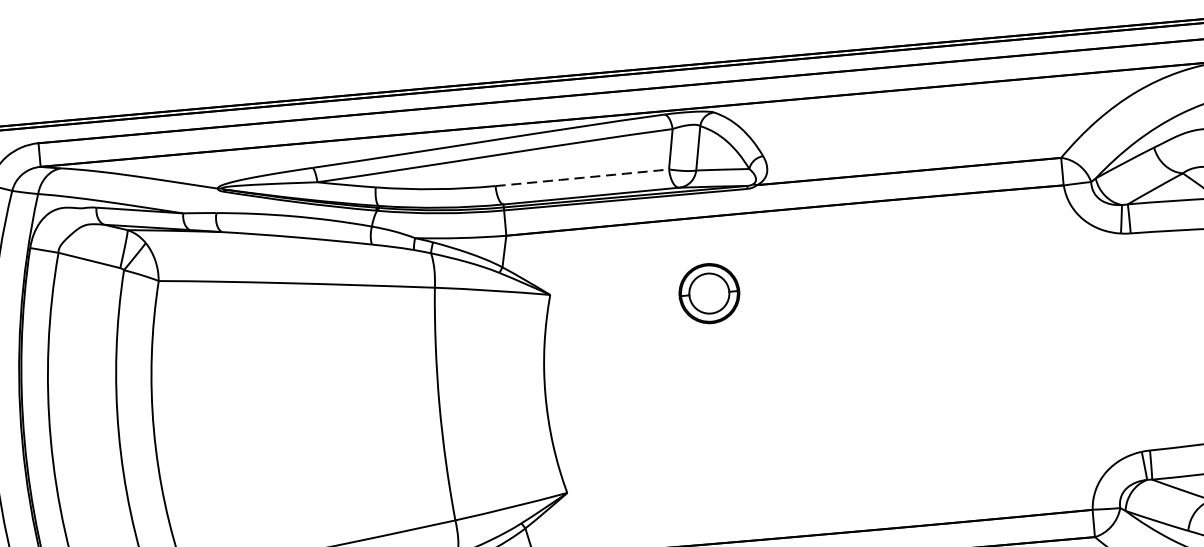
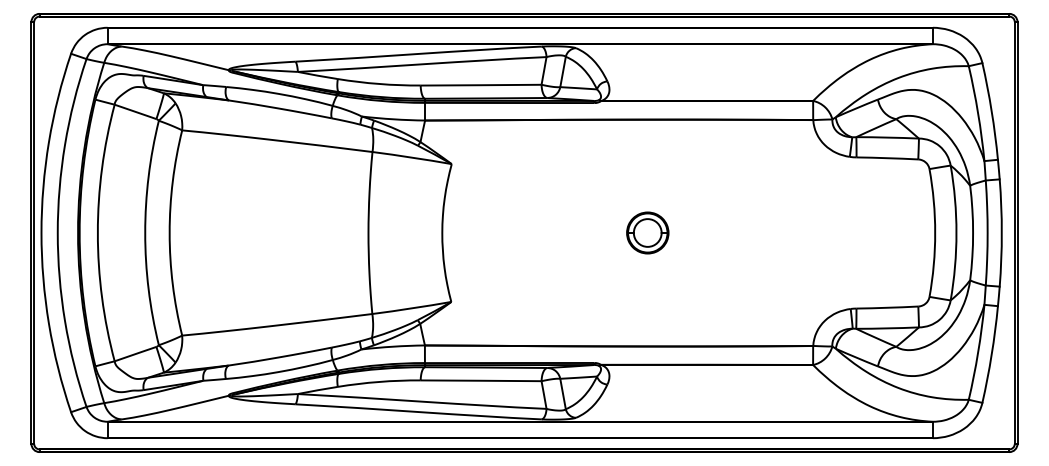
arc: (582, 178) -> (481, 85), dashed -> solid
part: (708, 292) -> (647, 232), moved

